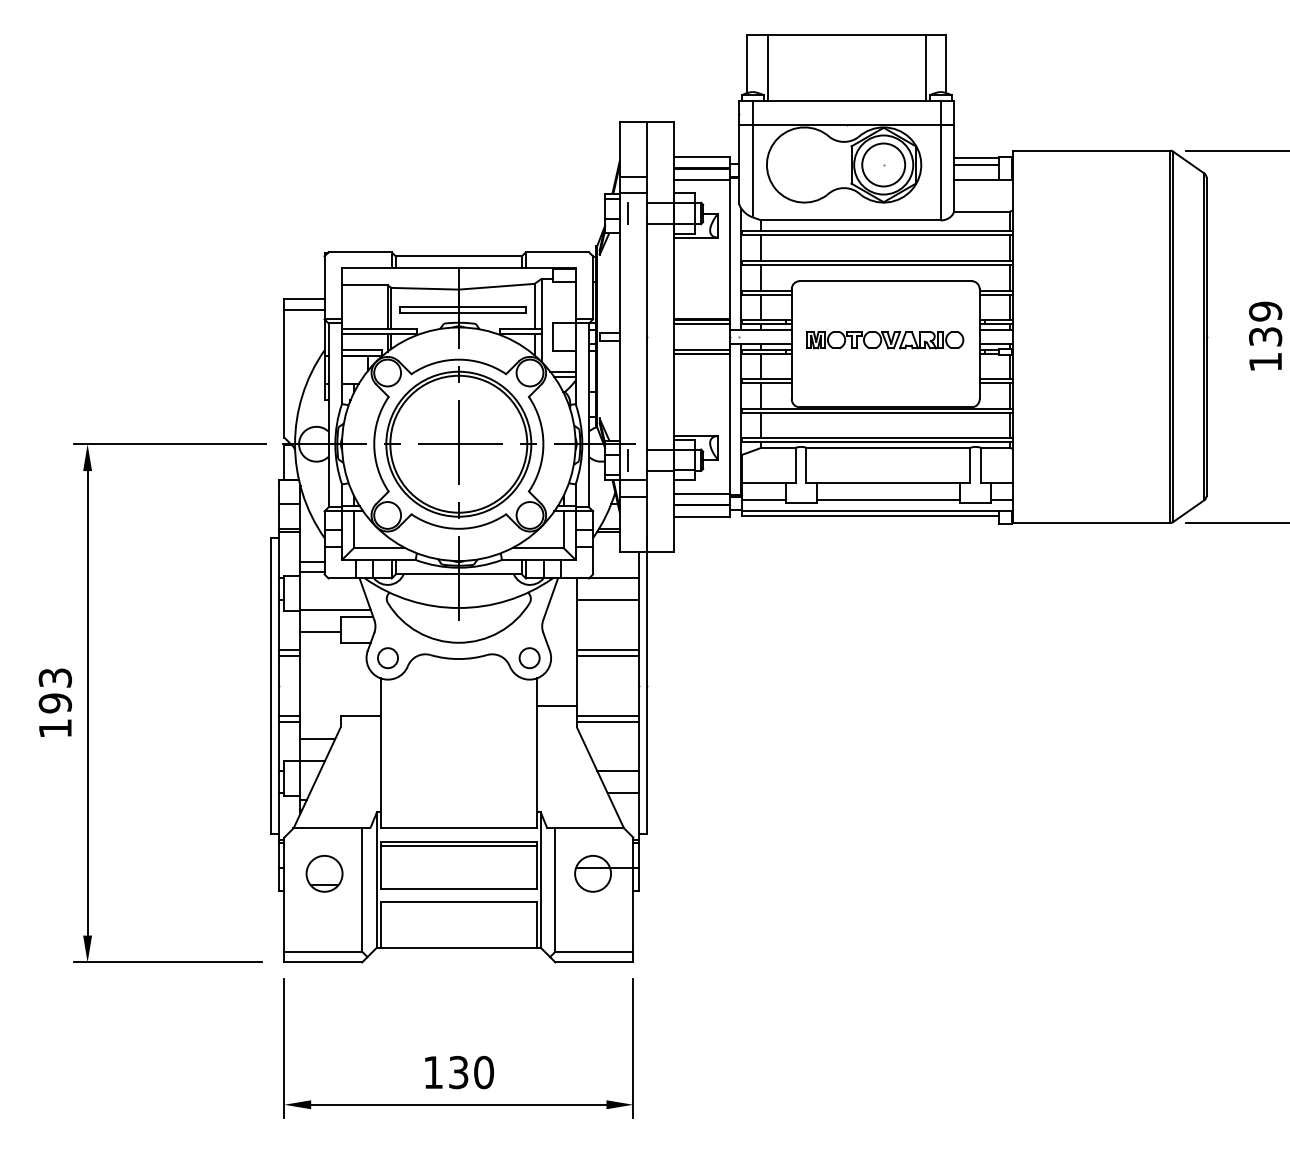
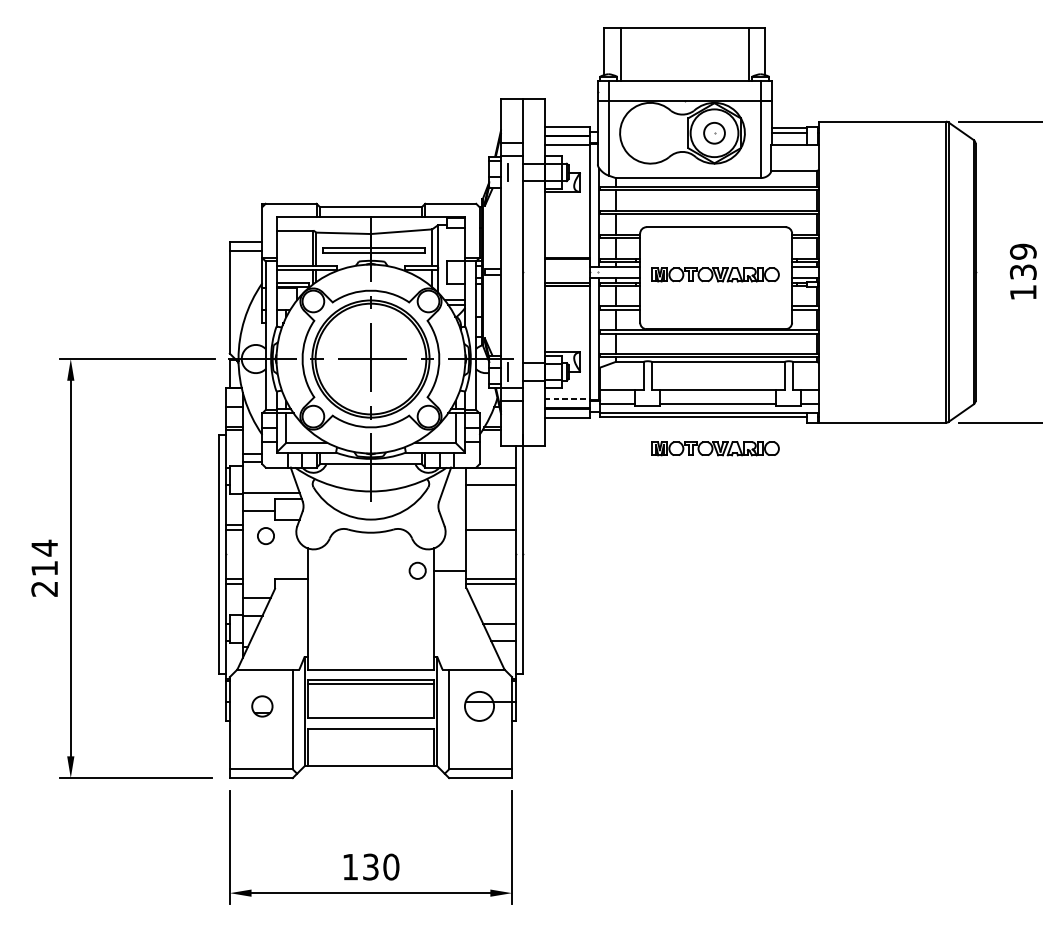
circle: (883, 164) -> (714, 132), size x0.6
line: (701, 323) -> (567, 261), removed
line: (702, 494) -> (567, 399), solid -> dashed
part: (885, 555) -> (715, 449), added
line: (607, 649) -> (491, 525), removed
circle: (387, 658) -> (265, 536), moved
circle: (529, 658) -> (417, 571), moved
text: (55, 702) -> (44, 567), 193 -> 214
part: (324, 873) -> (262, 706), size x0.7

